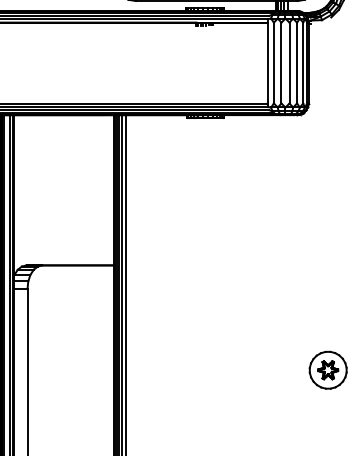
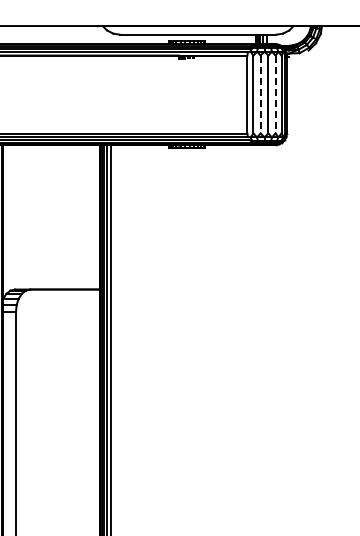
line: (281, 63) -> (260, 94), solid -> dashed
line: (296, 63) -> (275, 94), solid -> dashed
part: (328, 370) -> (305, 390), removed

